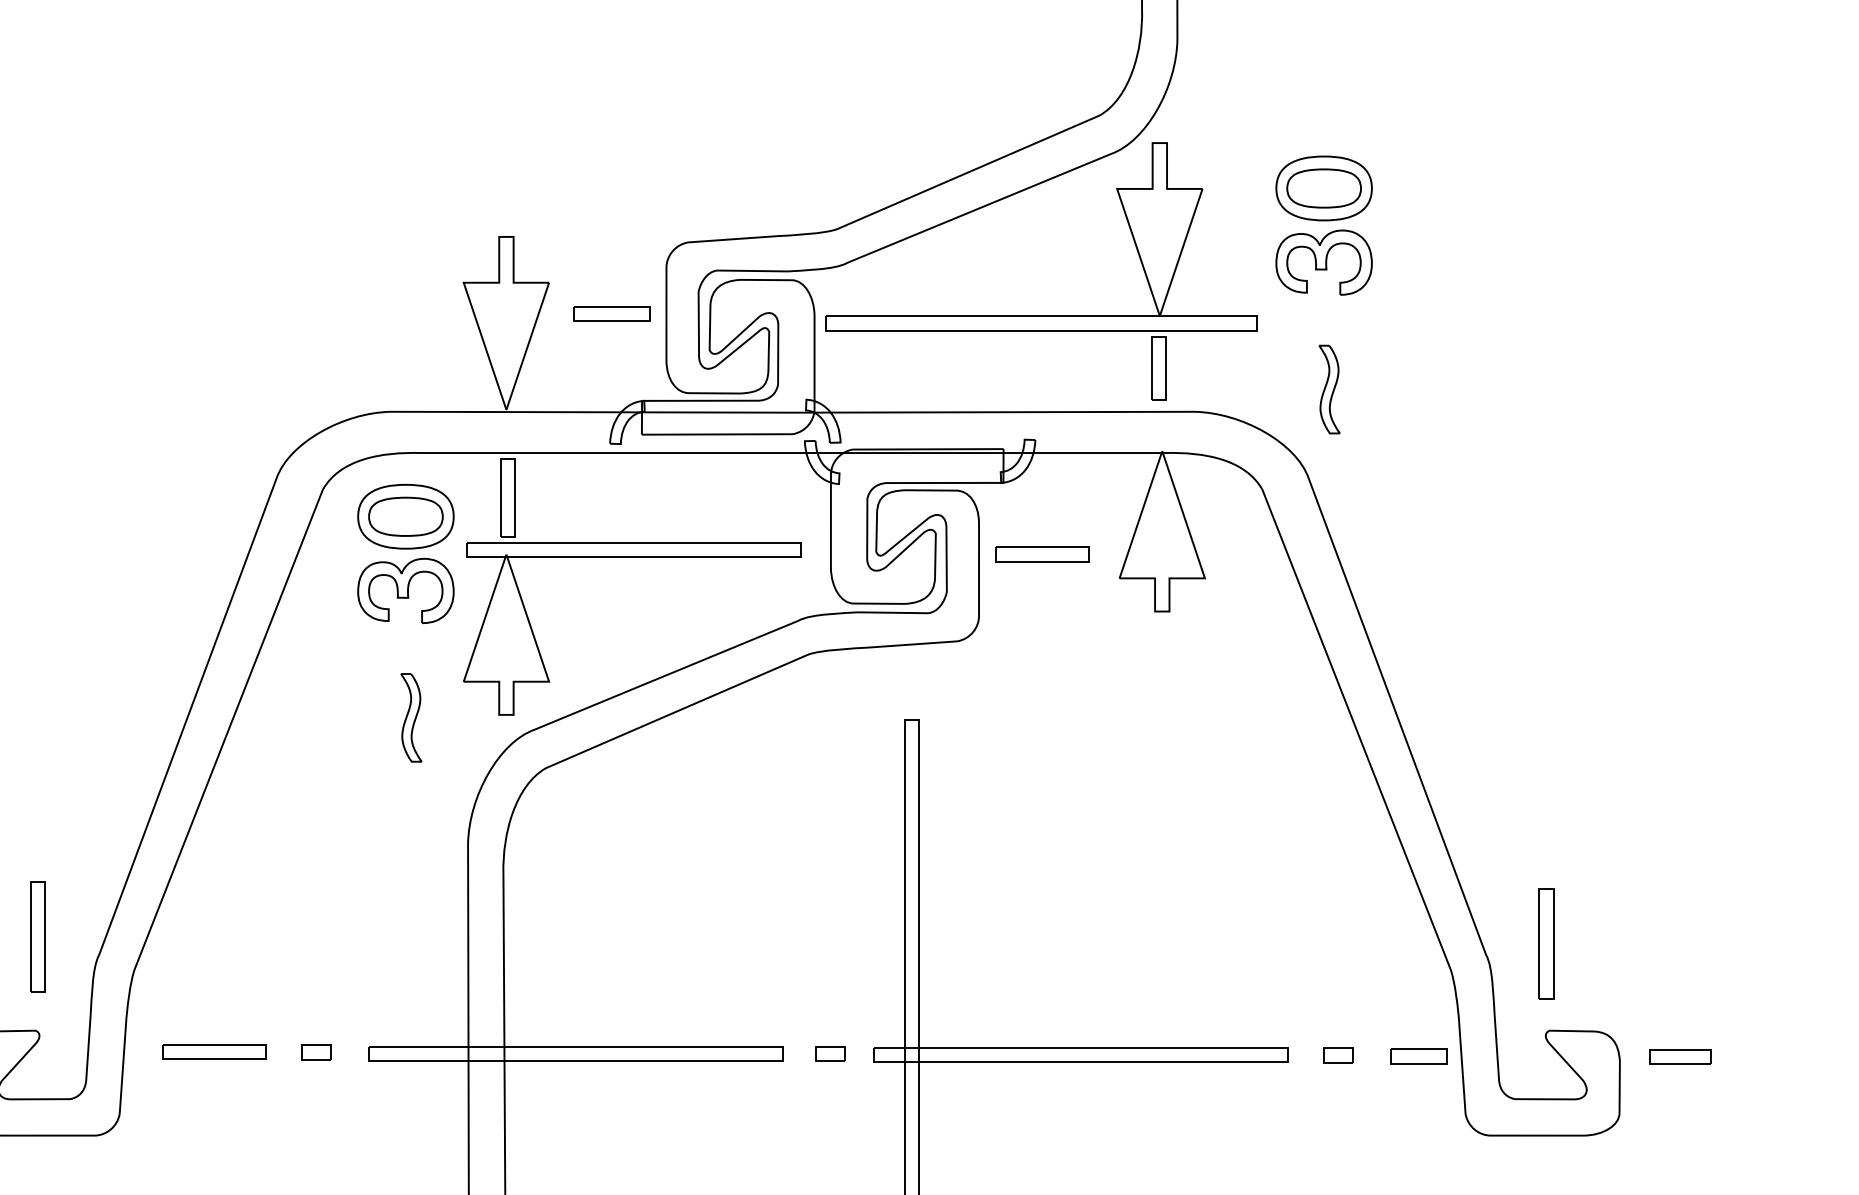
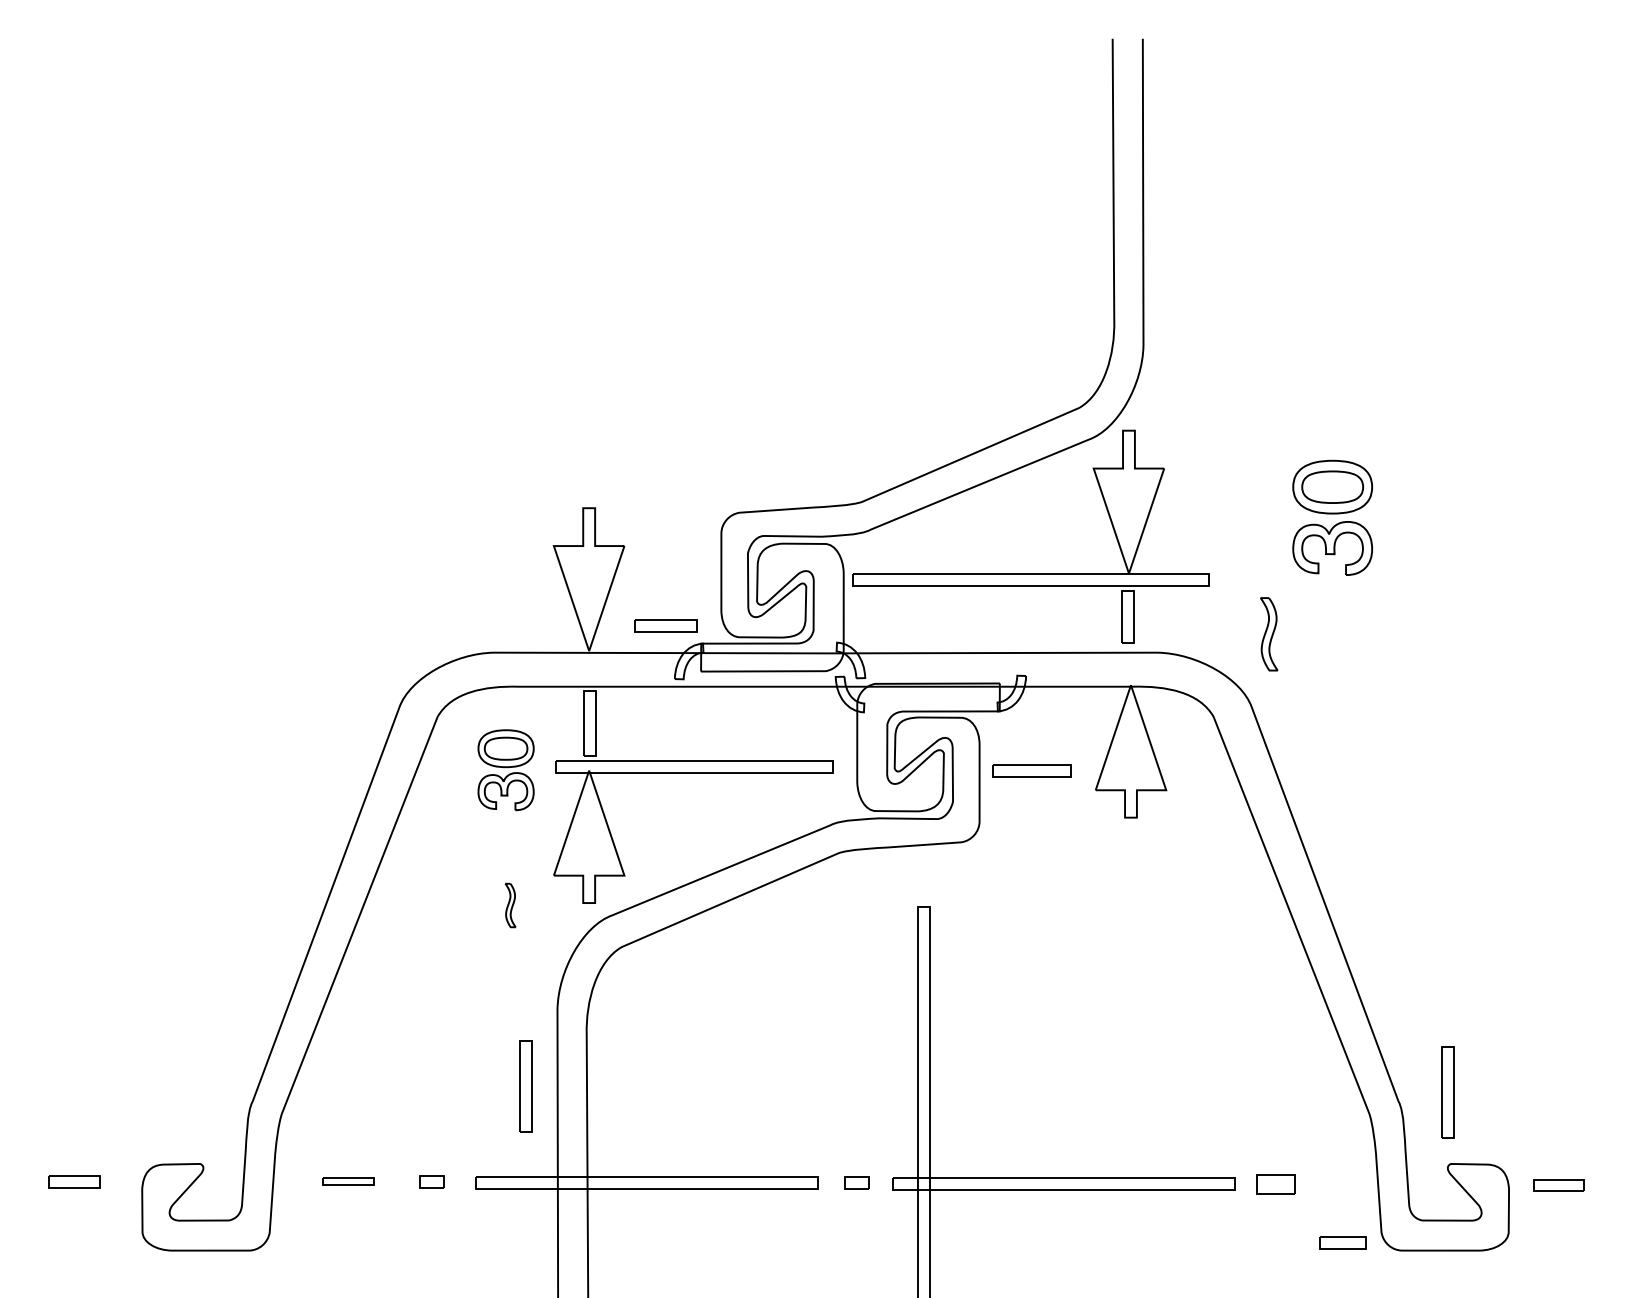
part: (1323, 225) -> (1332, 517), moved
part: (610, 313) -> (665, 625), moved
part: (405, 554) -> (505, 770), size x0.7
part: (411, 717) -> (510, 905), size x0.6
part: (37, 936) -> (525, 1086), moved
part: (215, 1051) -> (348, 1181), size x0.6
part: (1337, 1054) -> (1275, 1183), size x1.6
part: (1418, 1055) -> (1342, 1242), moved

